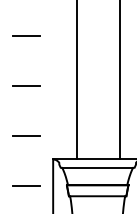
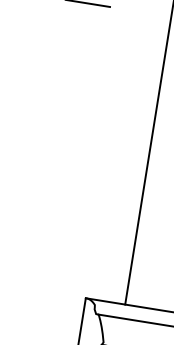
line: (26, 36) -> (74, 86), removed
line: (26, 86) -> (60, 169), removed
line: (26, 136) -> (47, 253), removed
line: (26, 186) -> (34, 336), removed

